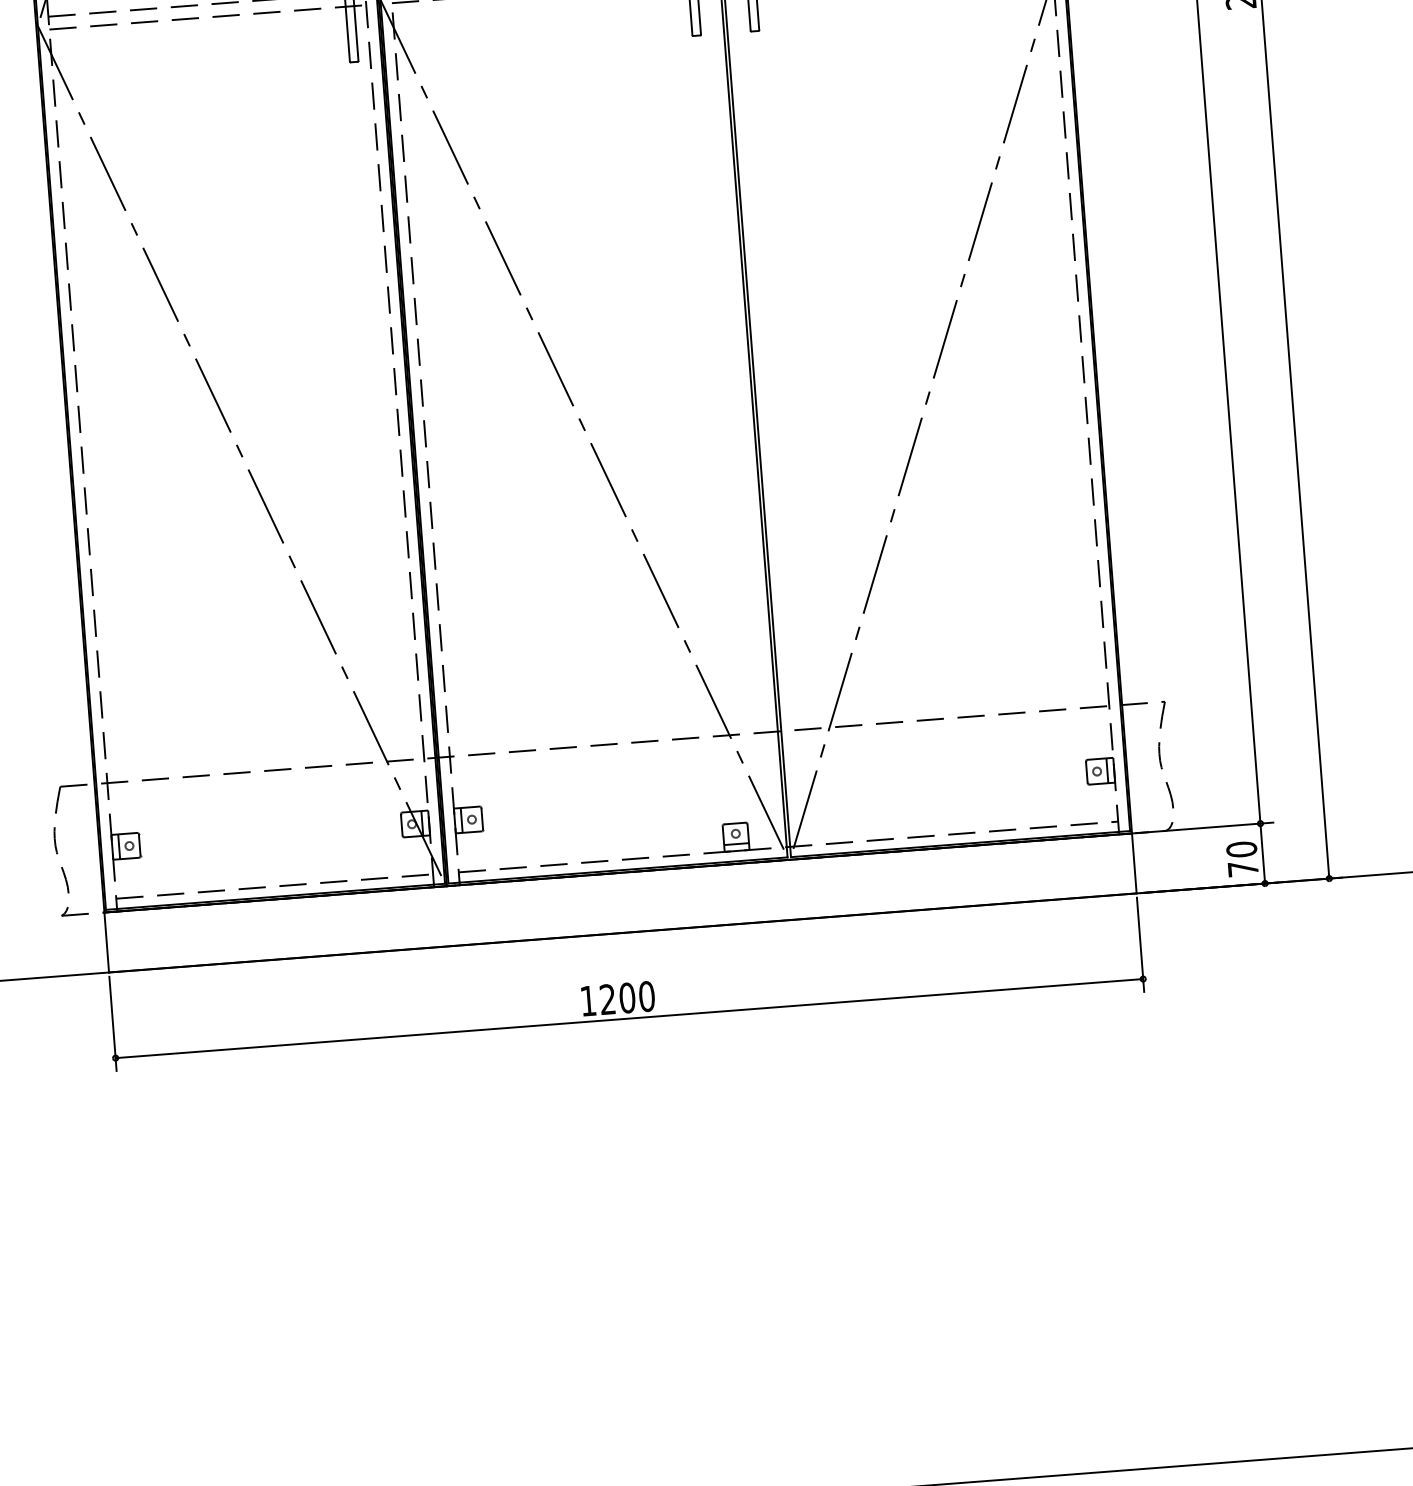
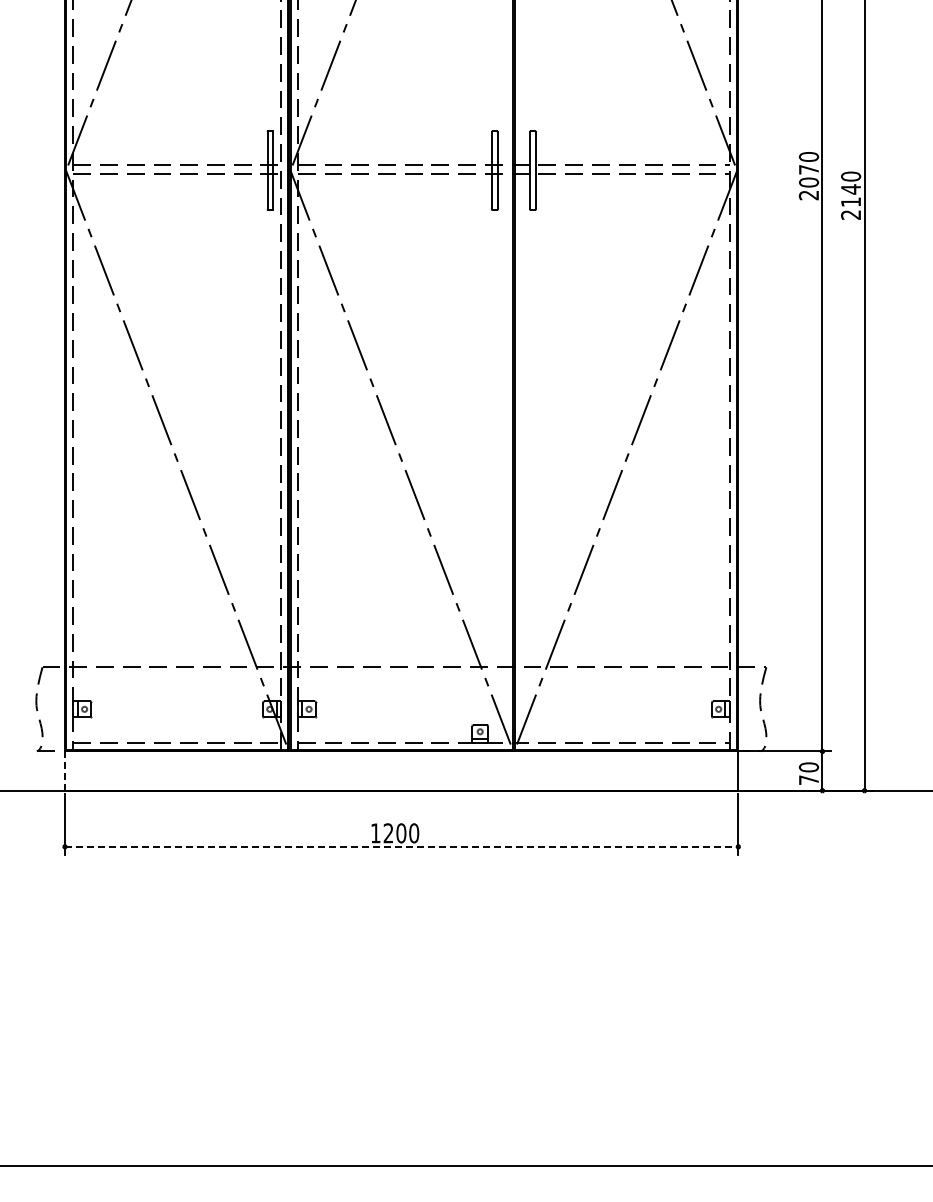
line: (107, 943) -> (65, 771), solid -> dashed
line: (629, 1018) -> (401, 846), solid -> dashed

